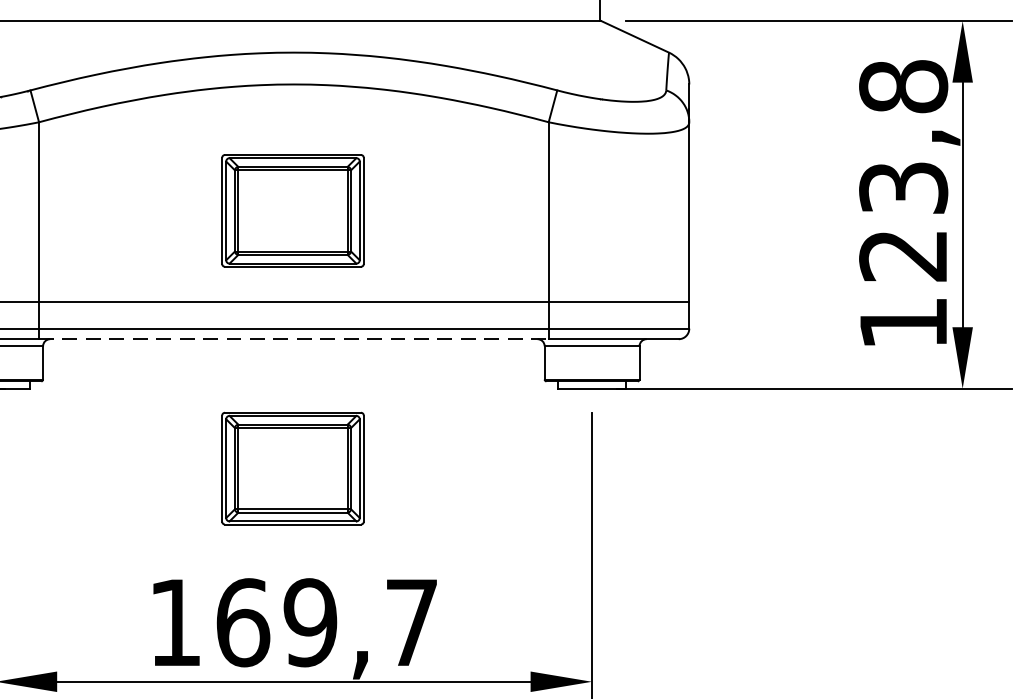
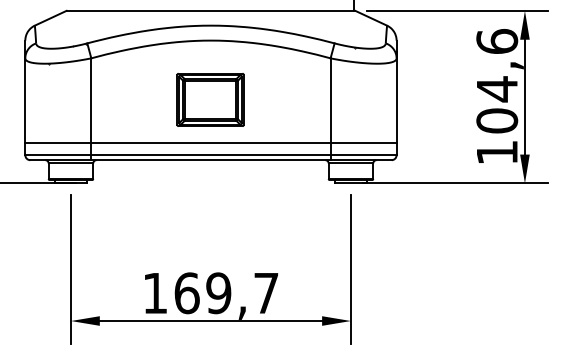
text: (904, 169) -> (497, 80), 123,8 -> 104,6
line: (292, 339) -> (210, 160), dashed -> solid
part: (292, 467) -> (210, 220), removed

